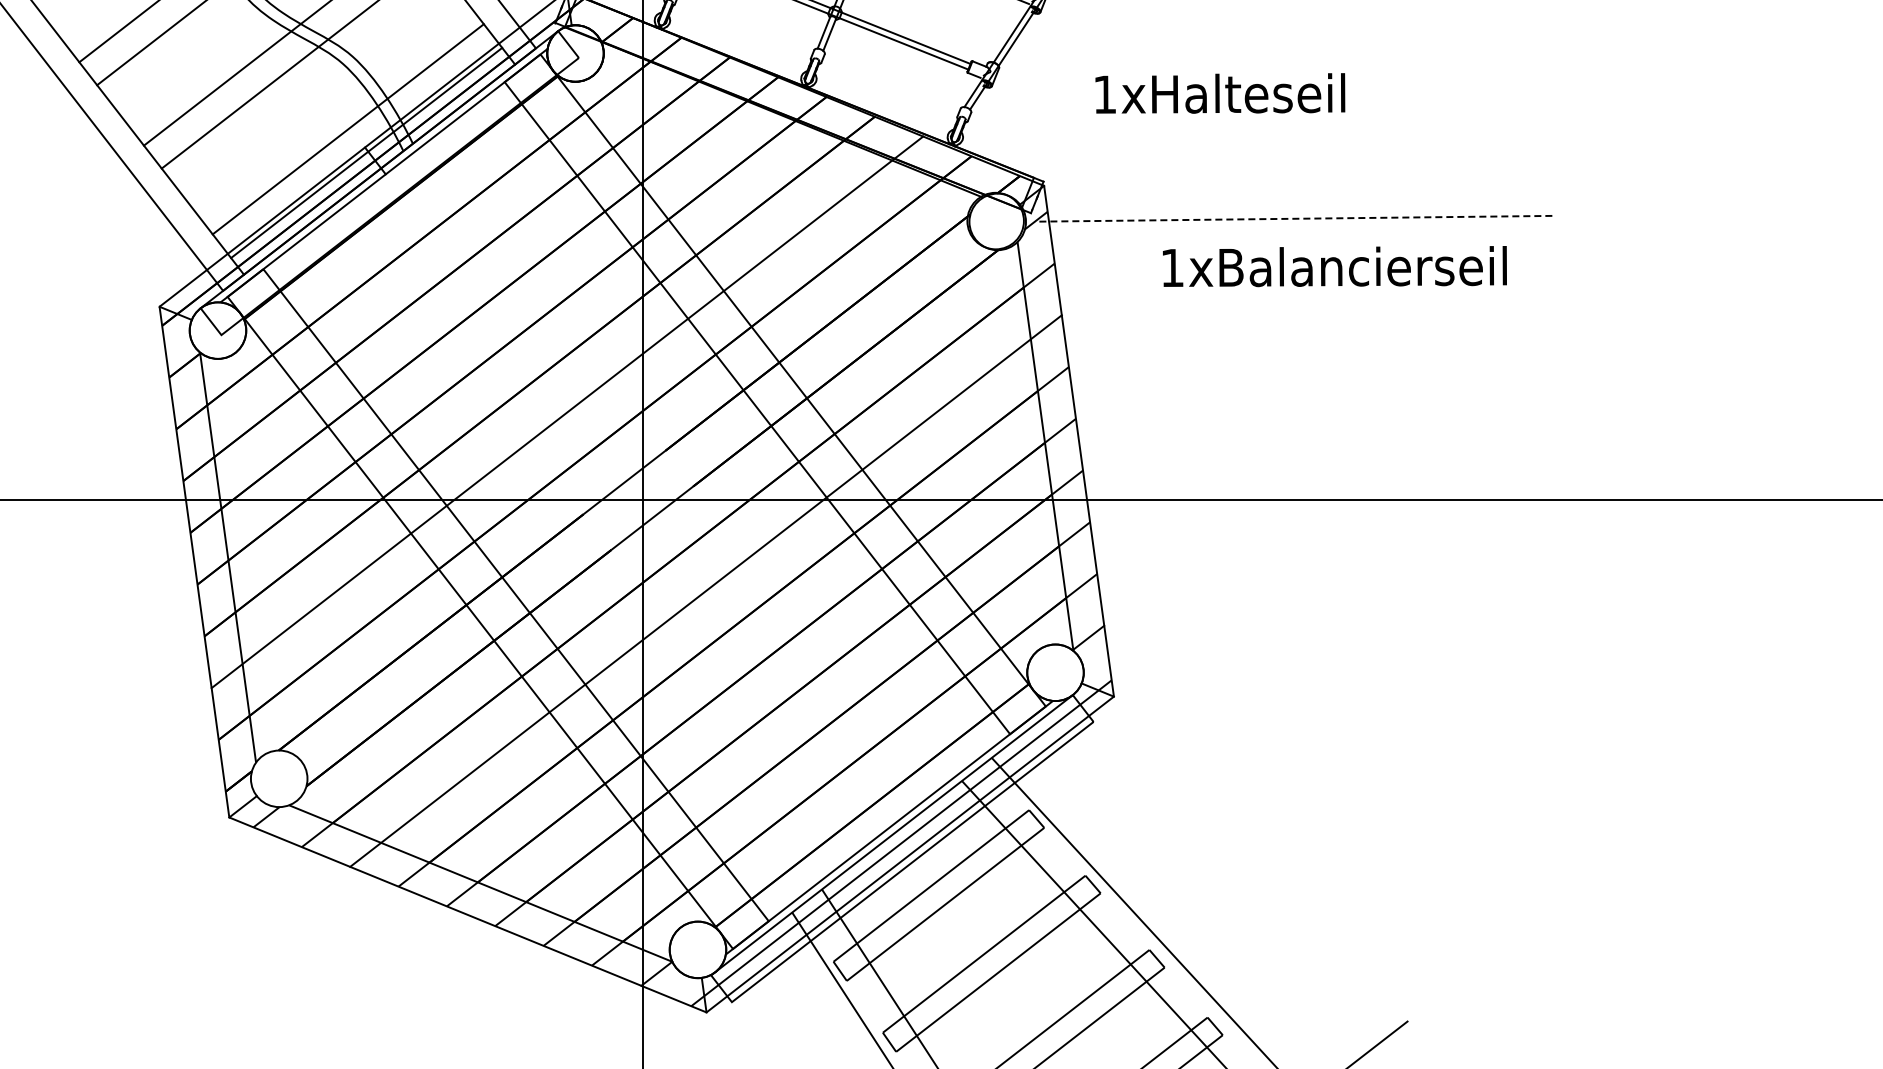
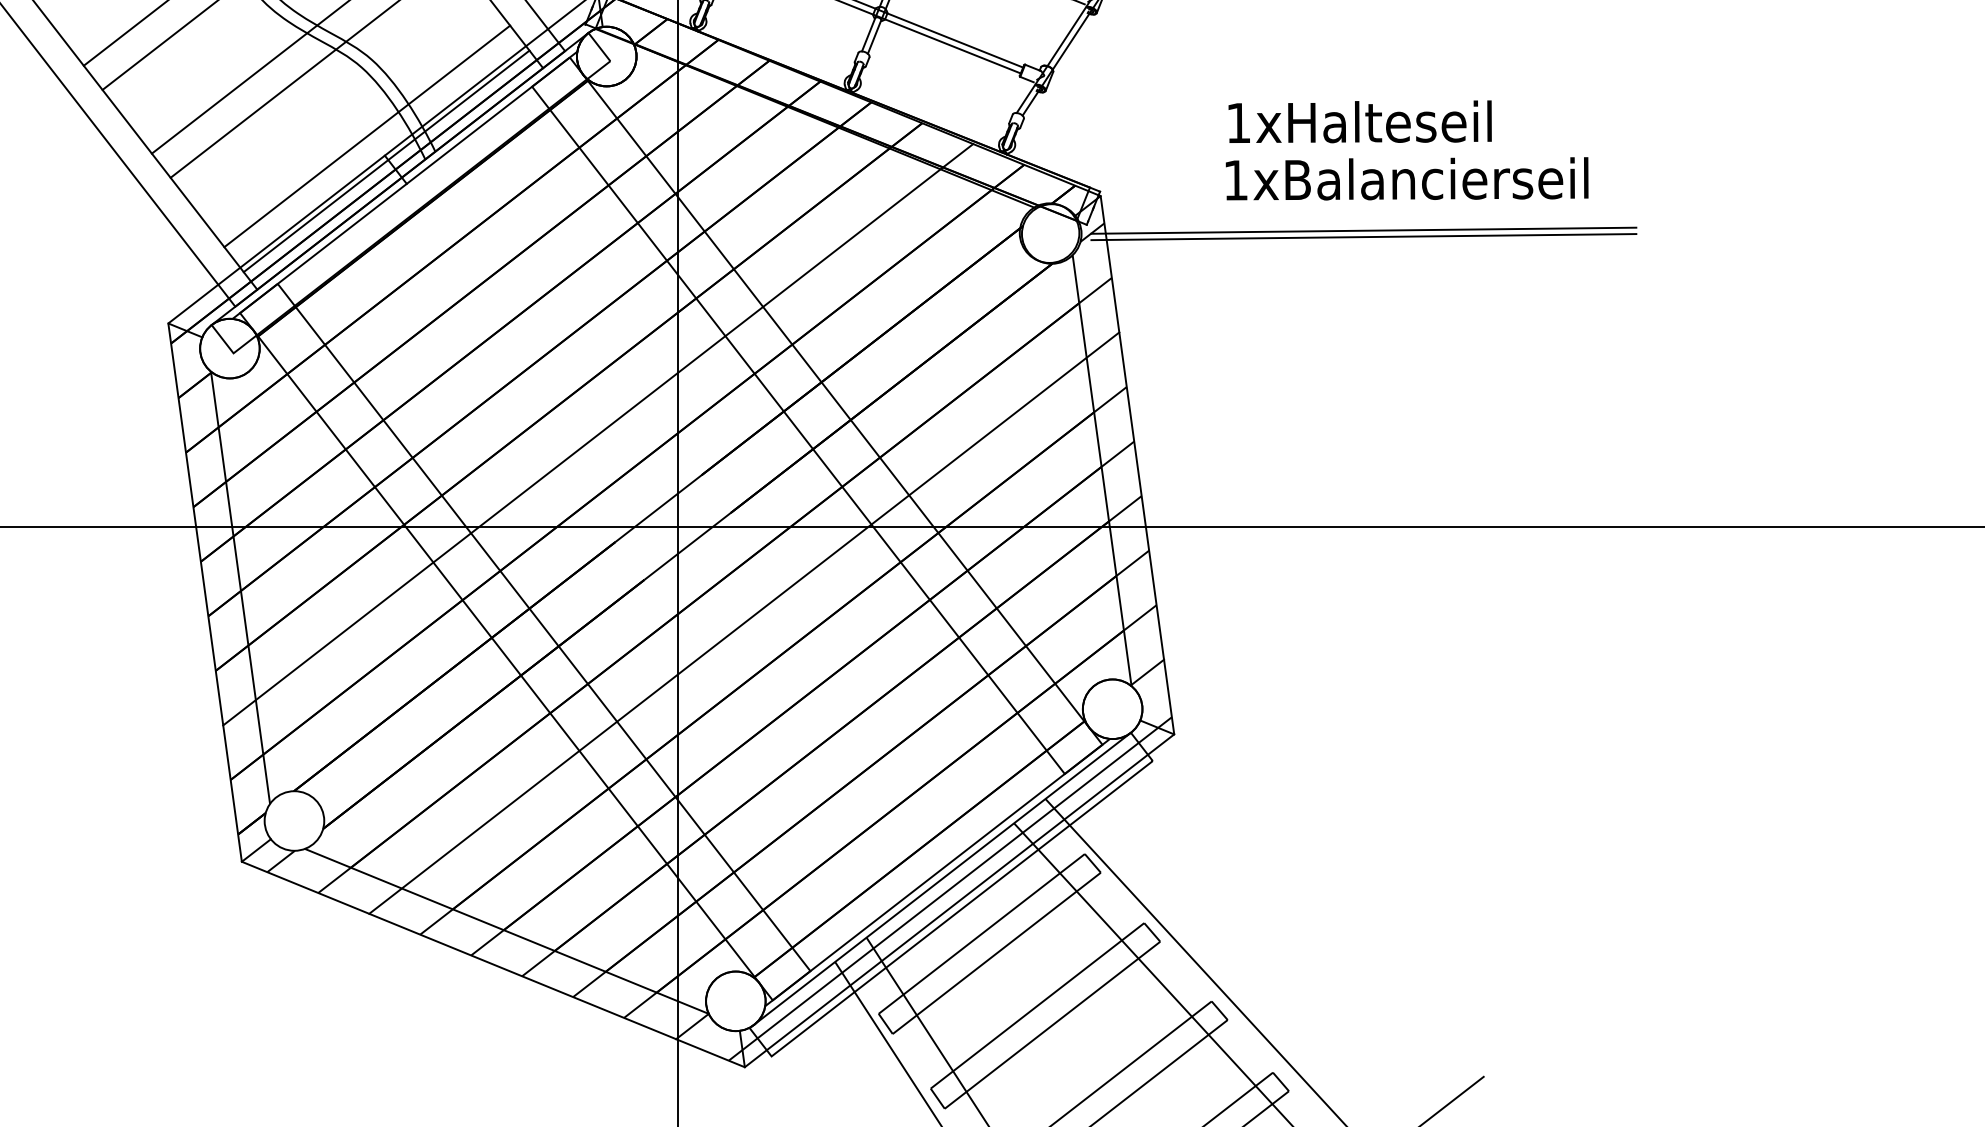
text: (1220, 93) -> (1360, 121), moved
line: (1293, 218) -> (1363, 230), dashed -> solid
line: (1293, 224) -> (1363, 236), added
text: (1334, 266) -> (1406, 178), moved

